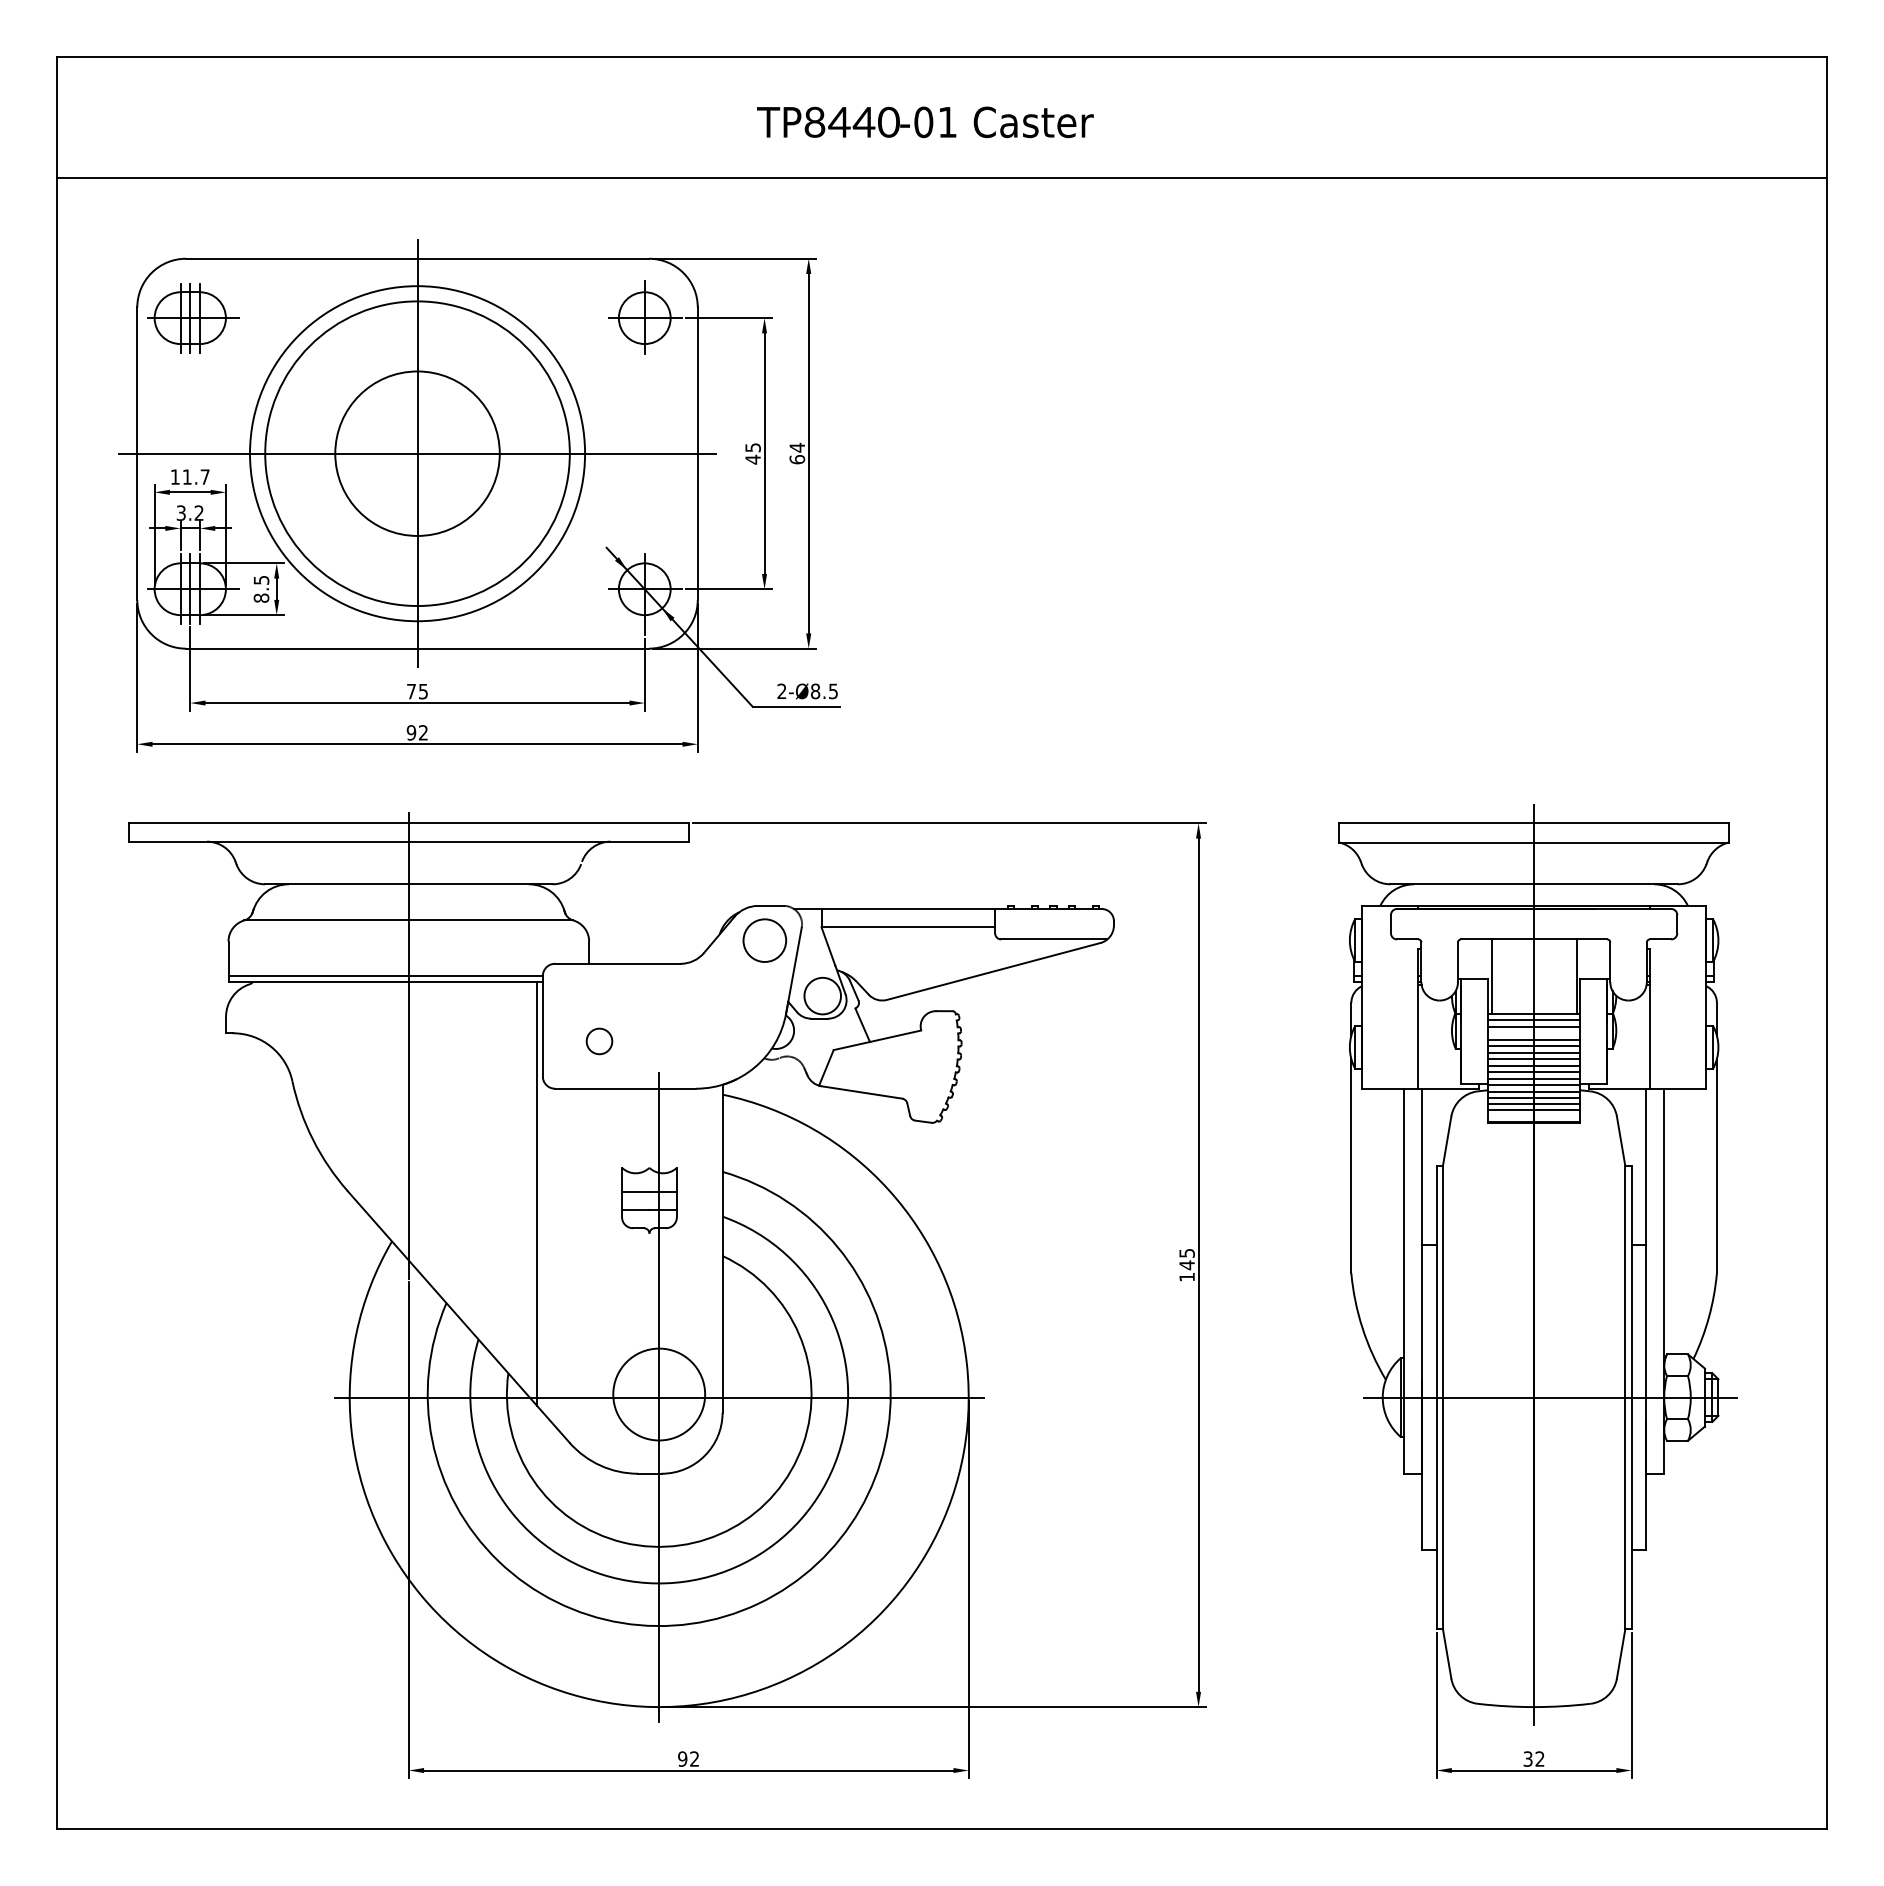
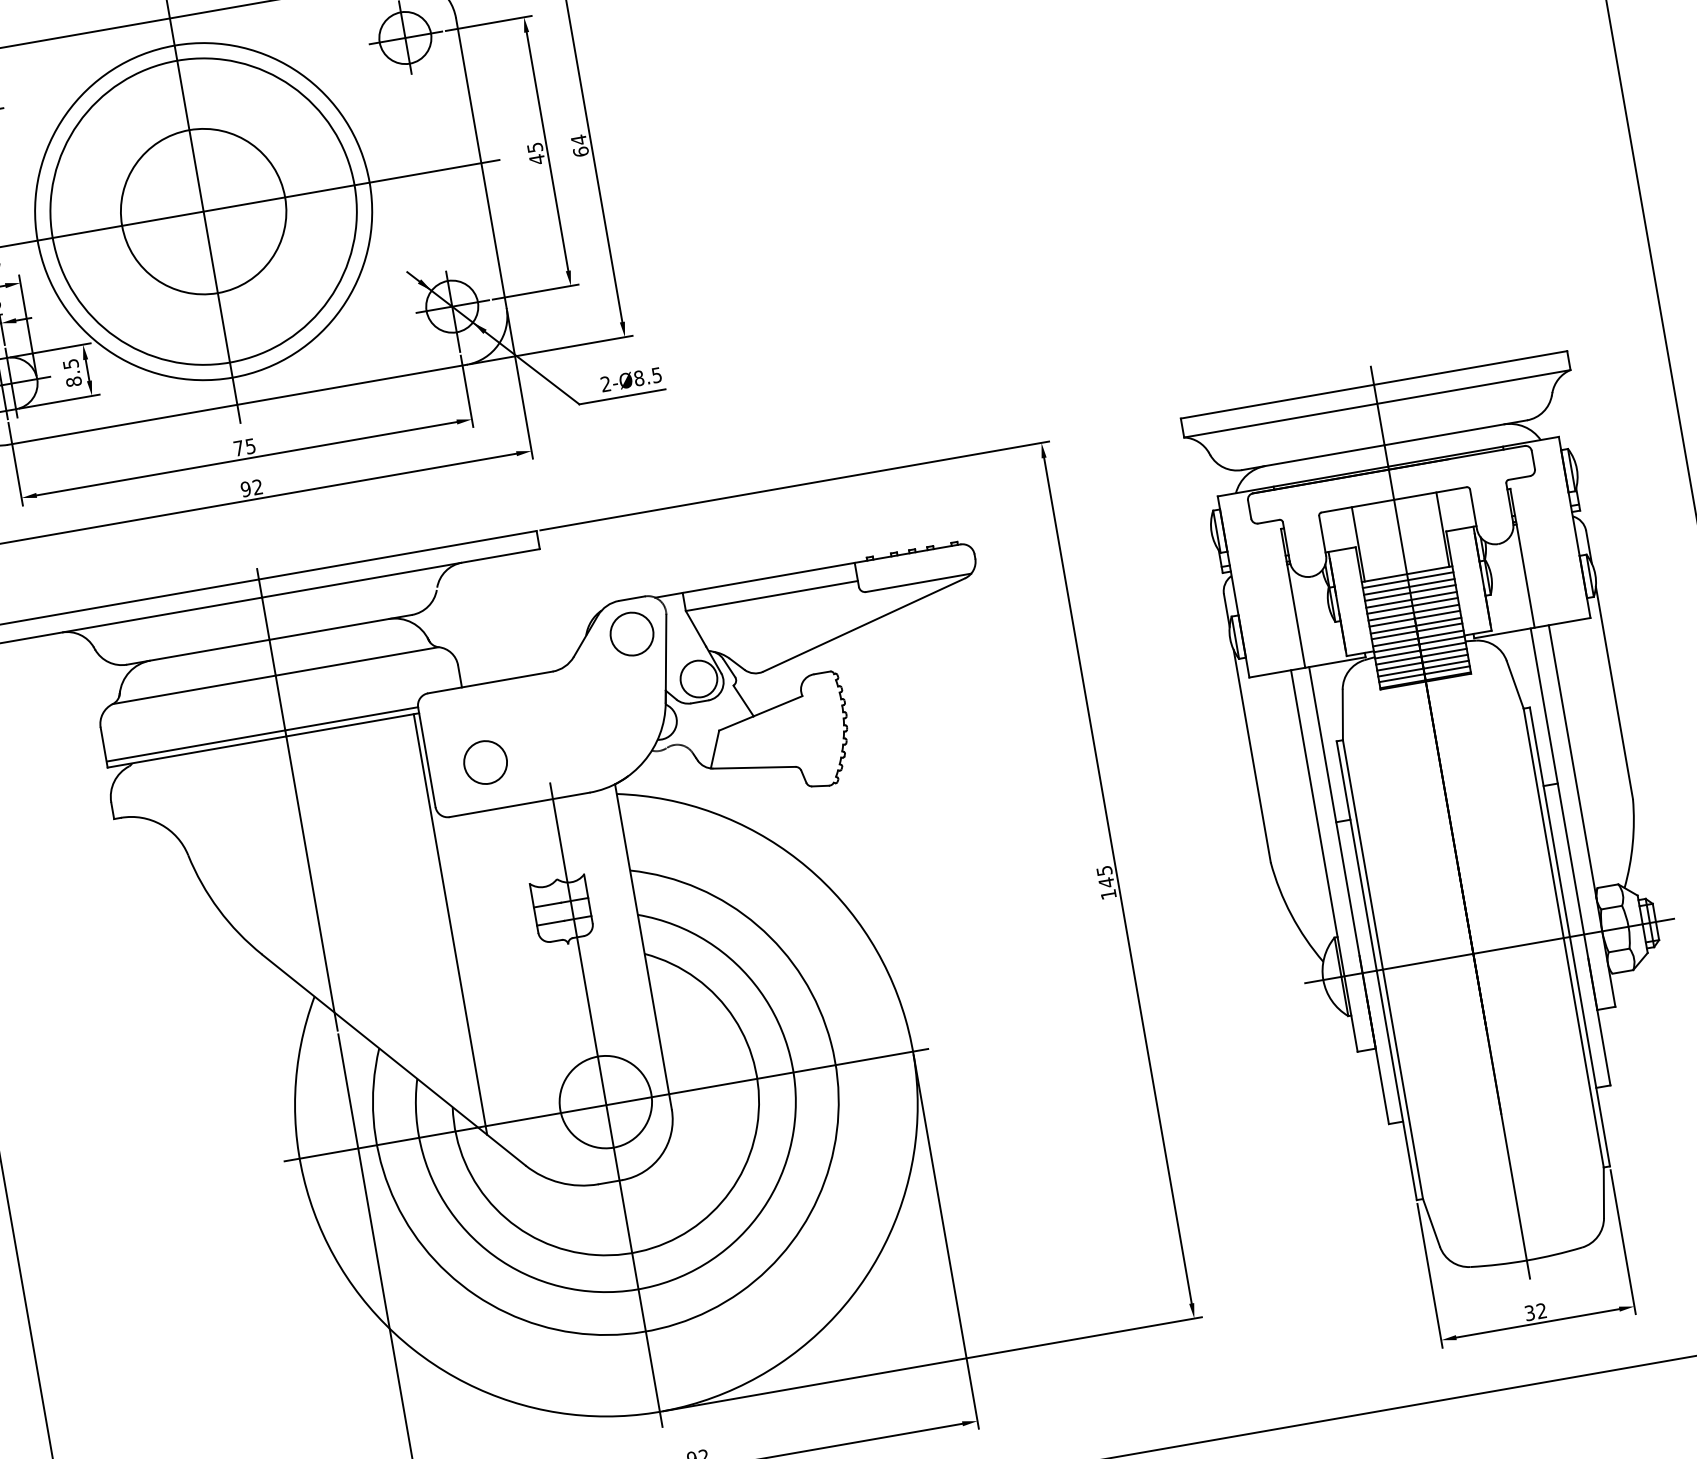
line: (1533, 1033) -> (1409, 593), added
circle: (599, 1041) -> (485, 762), size x1.67
line: (1533, 1115) -> (1423, 674), added

